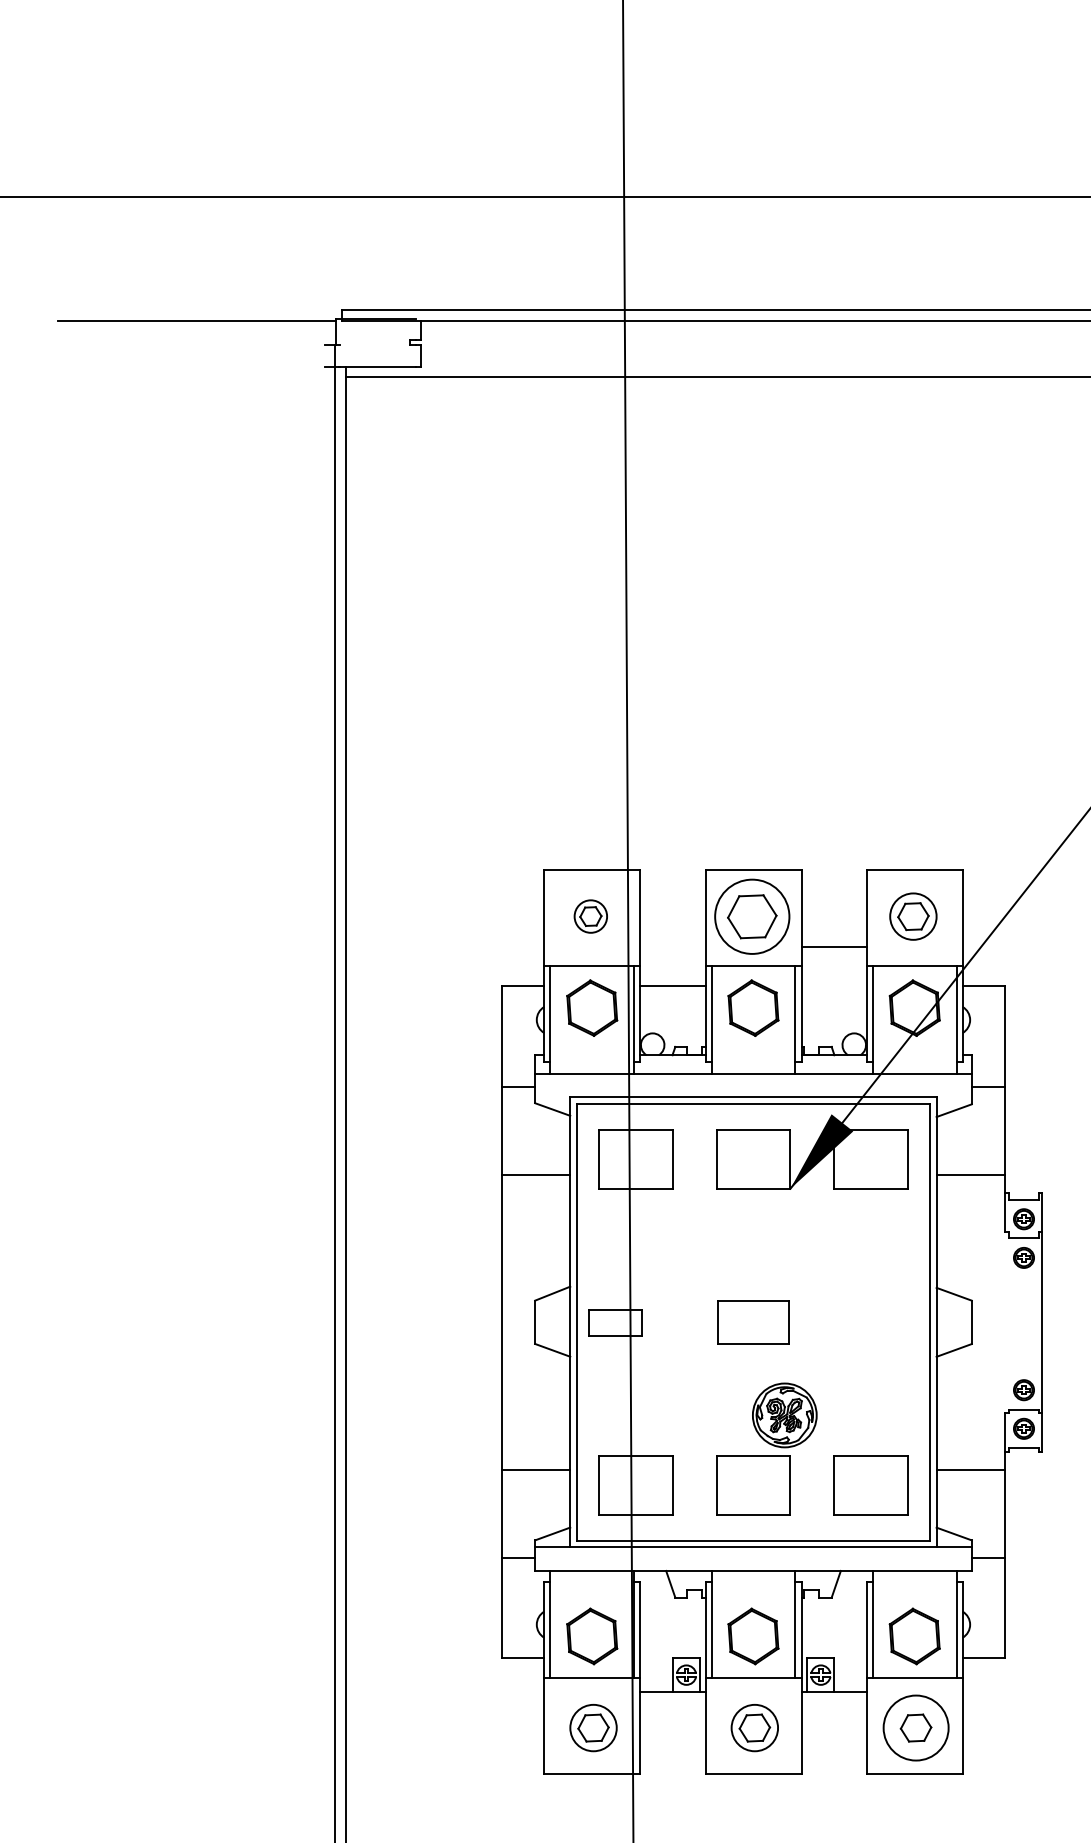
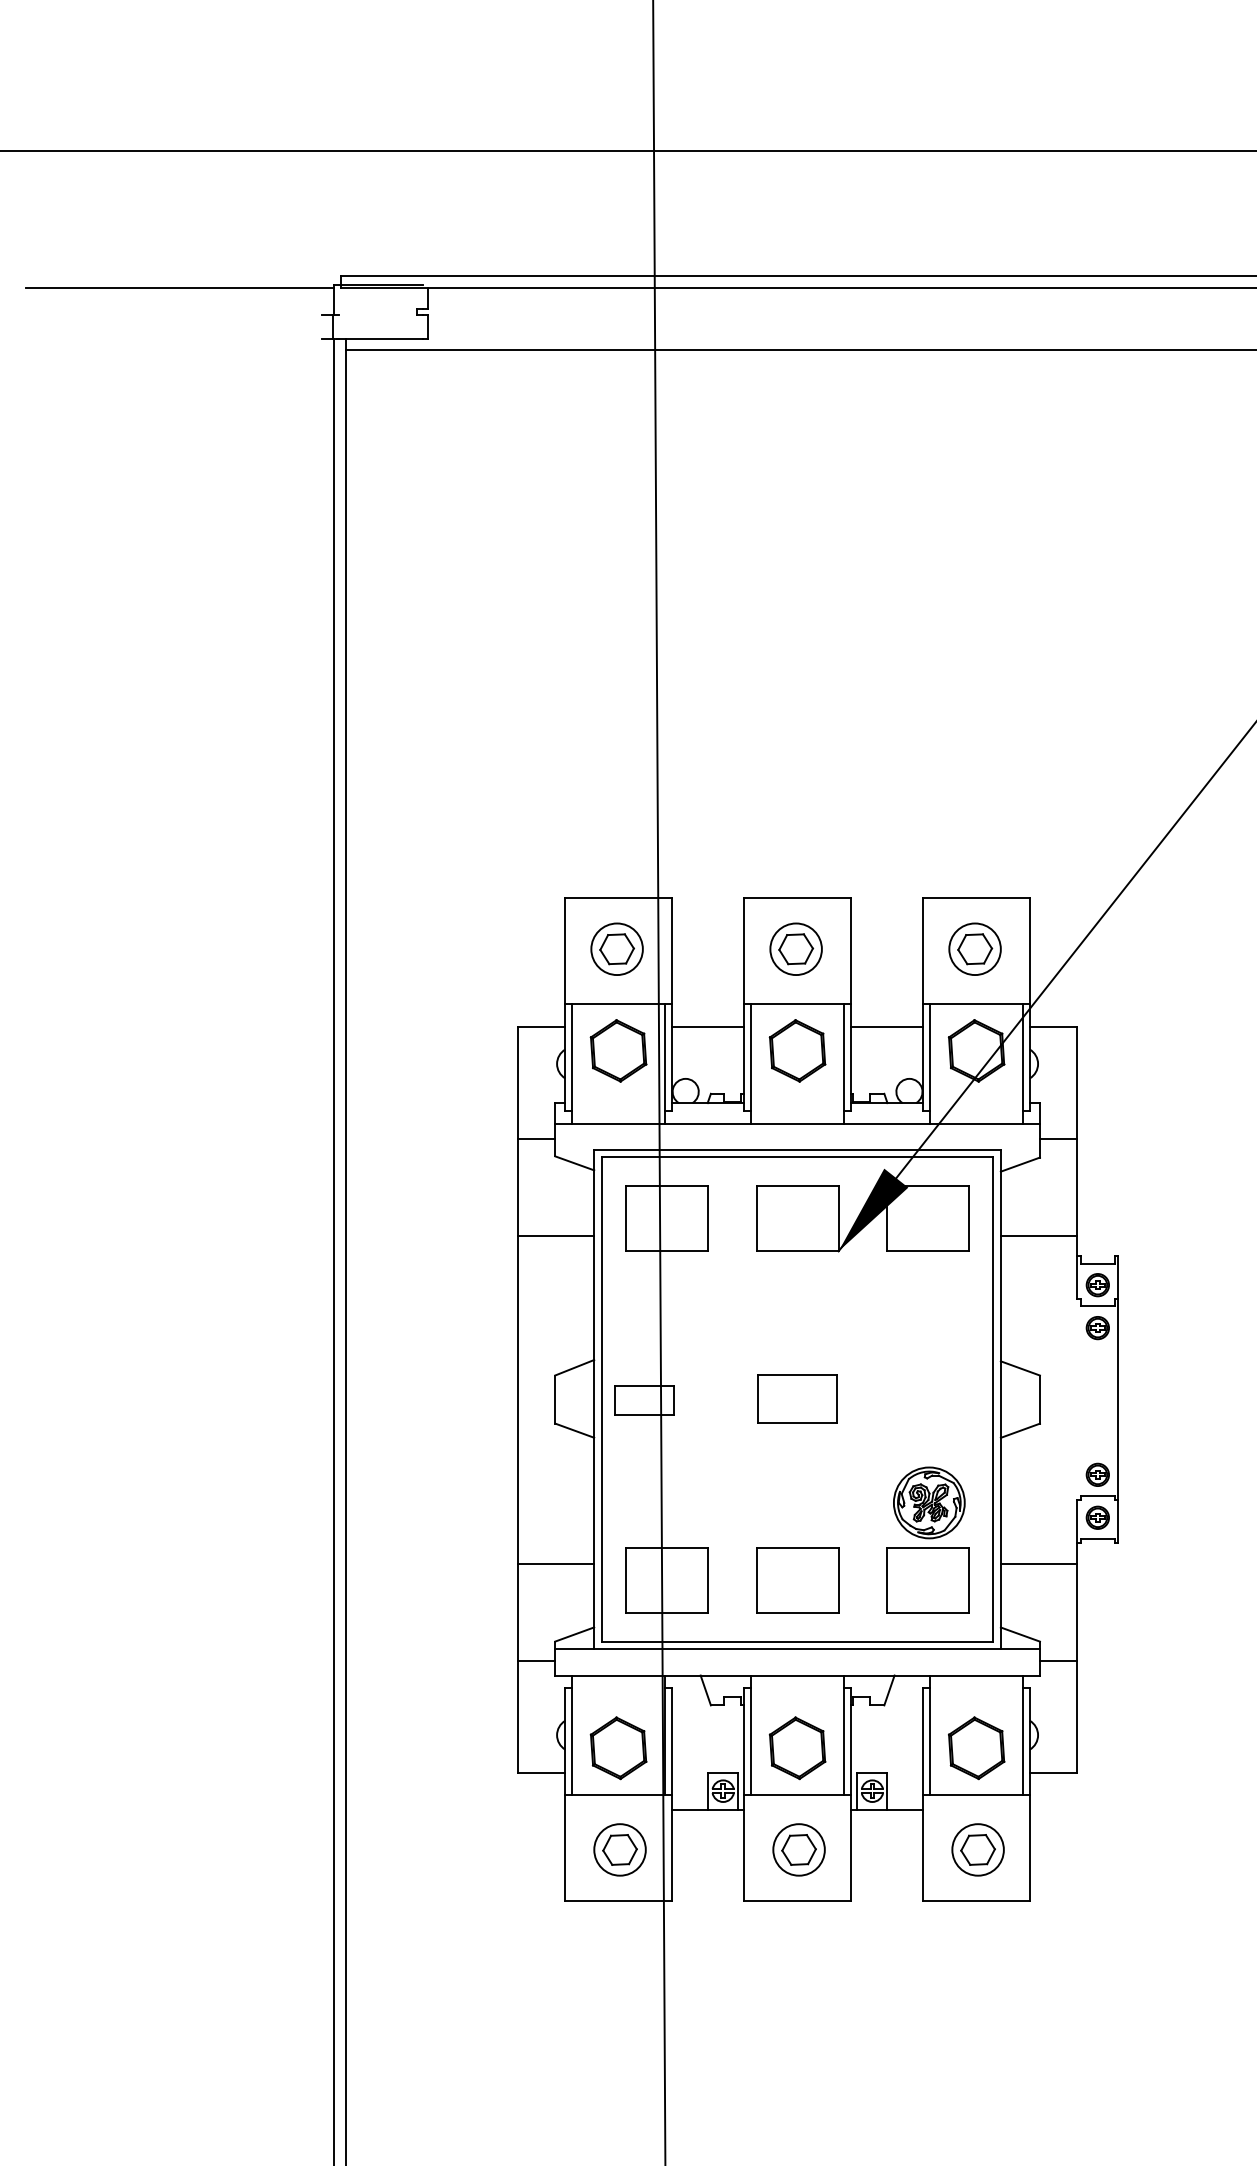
part: (590, 915) -> (616, 948), size x1.43
part: (751, 915) -> (795, 948), size x0.62
line: (833, 946) -> (886, 1026), moved
part: (784, 1415) -> (929, 1502), moved
circle: (915, 1727) -> (977, 1849), size x0.71

